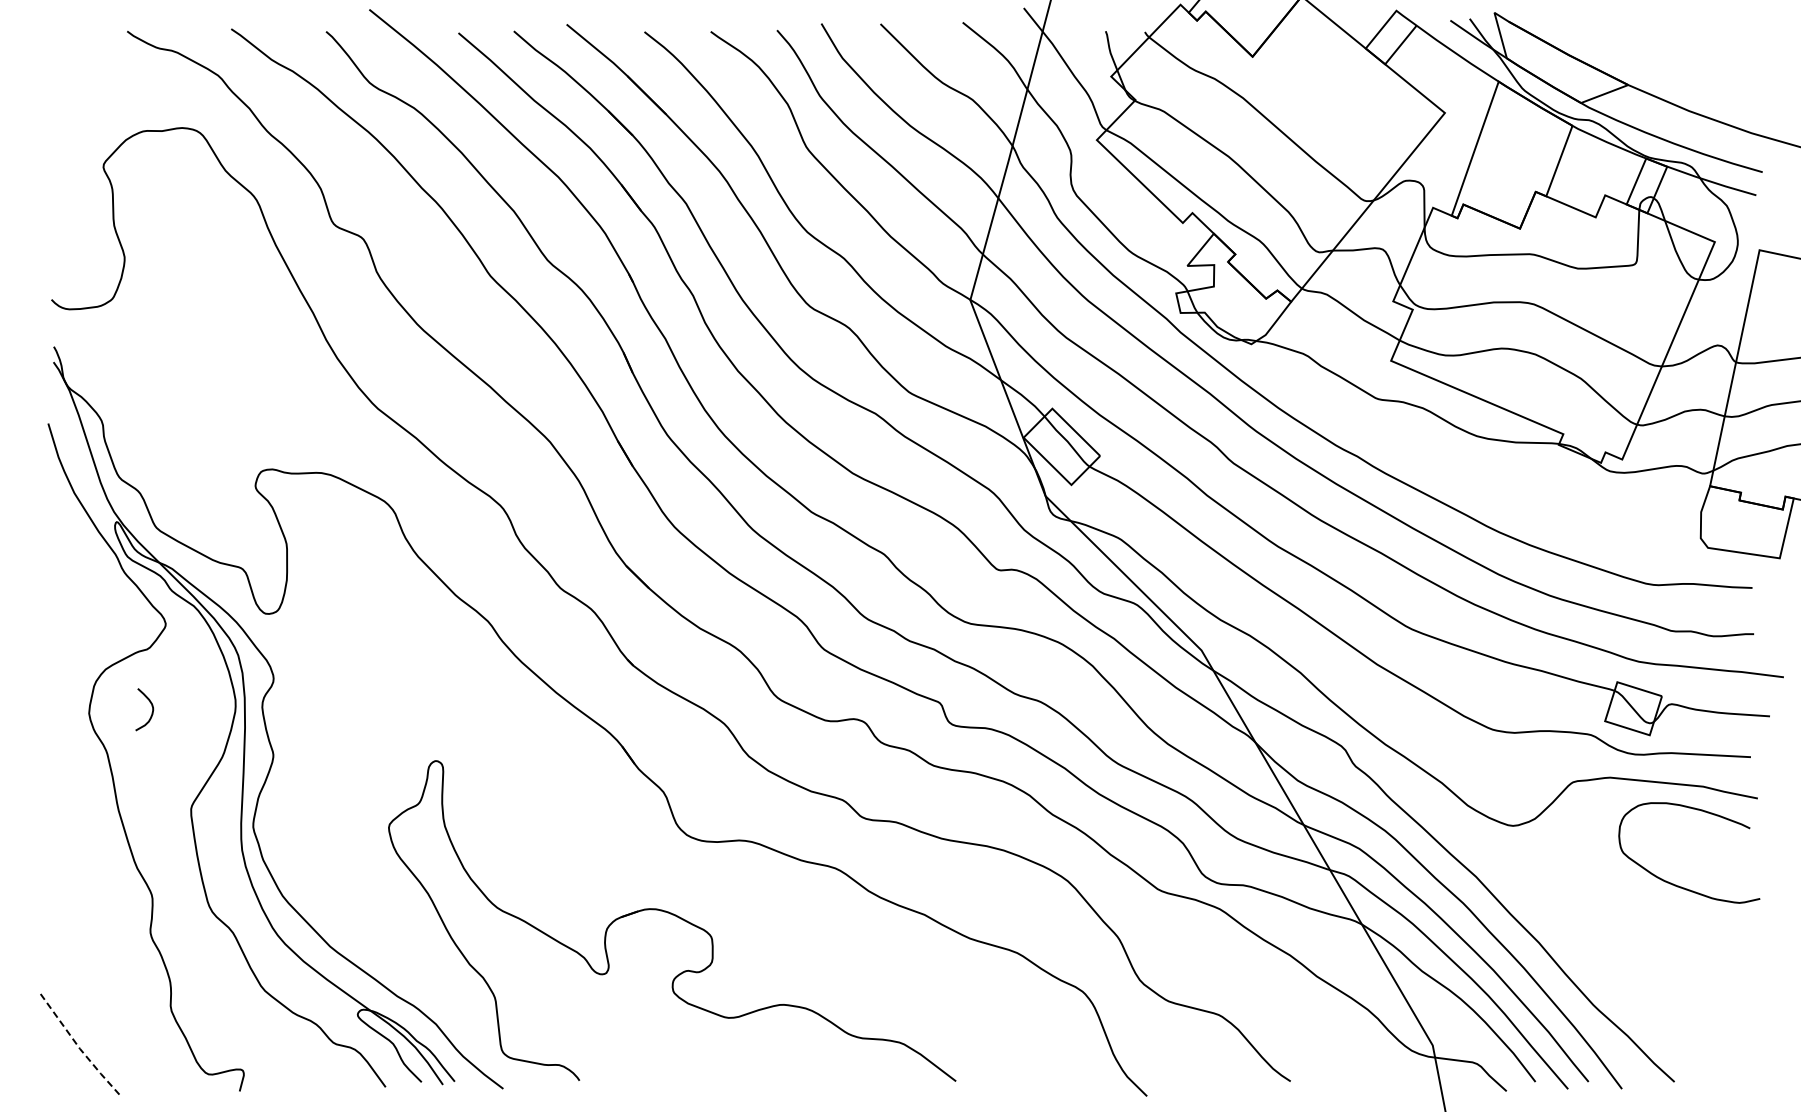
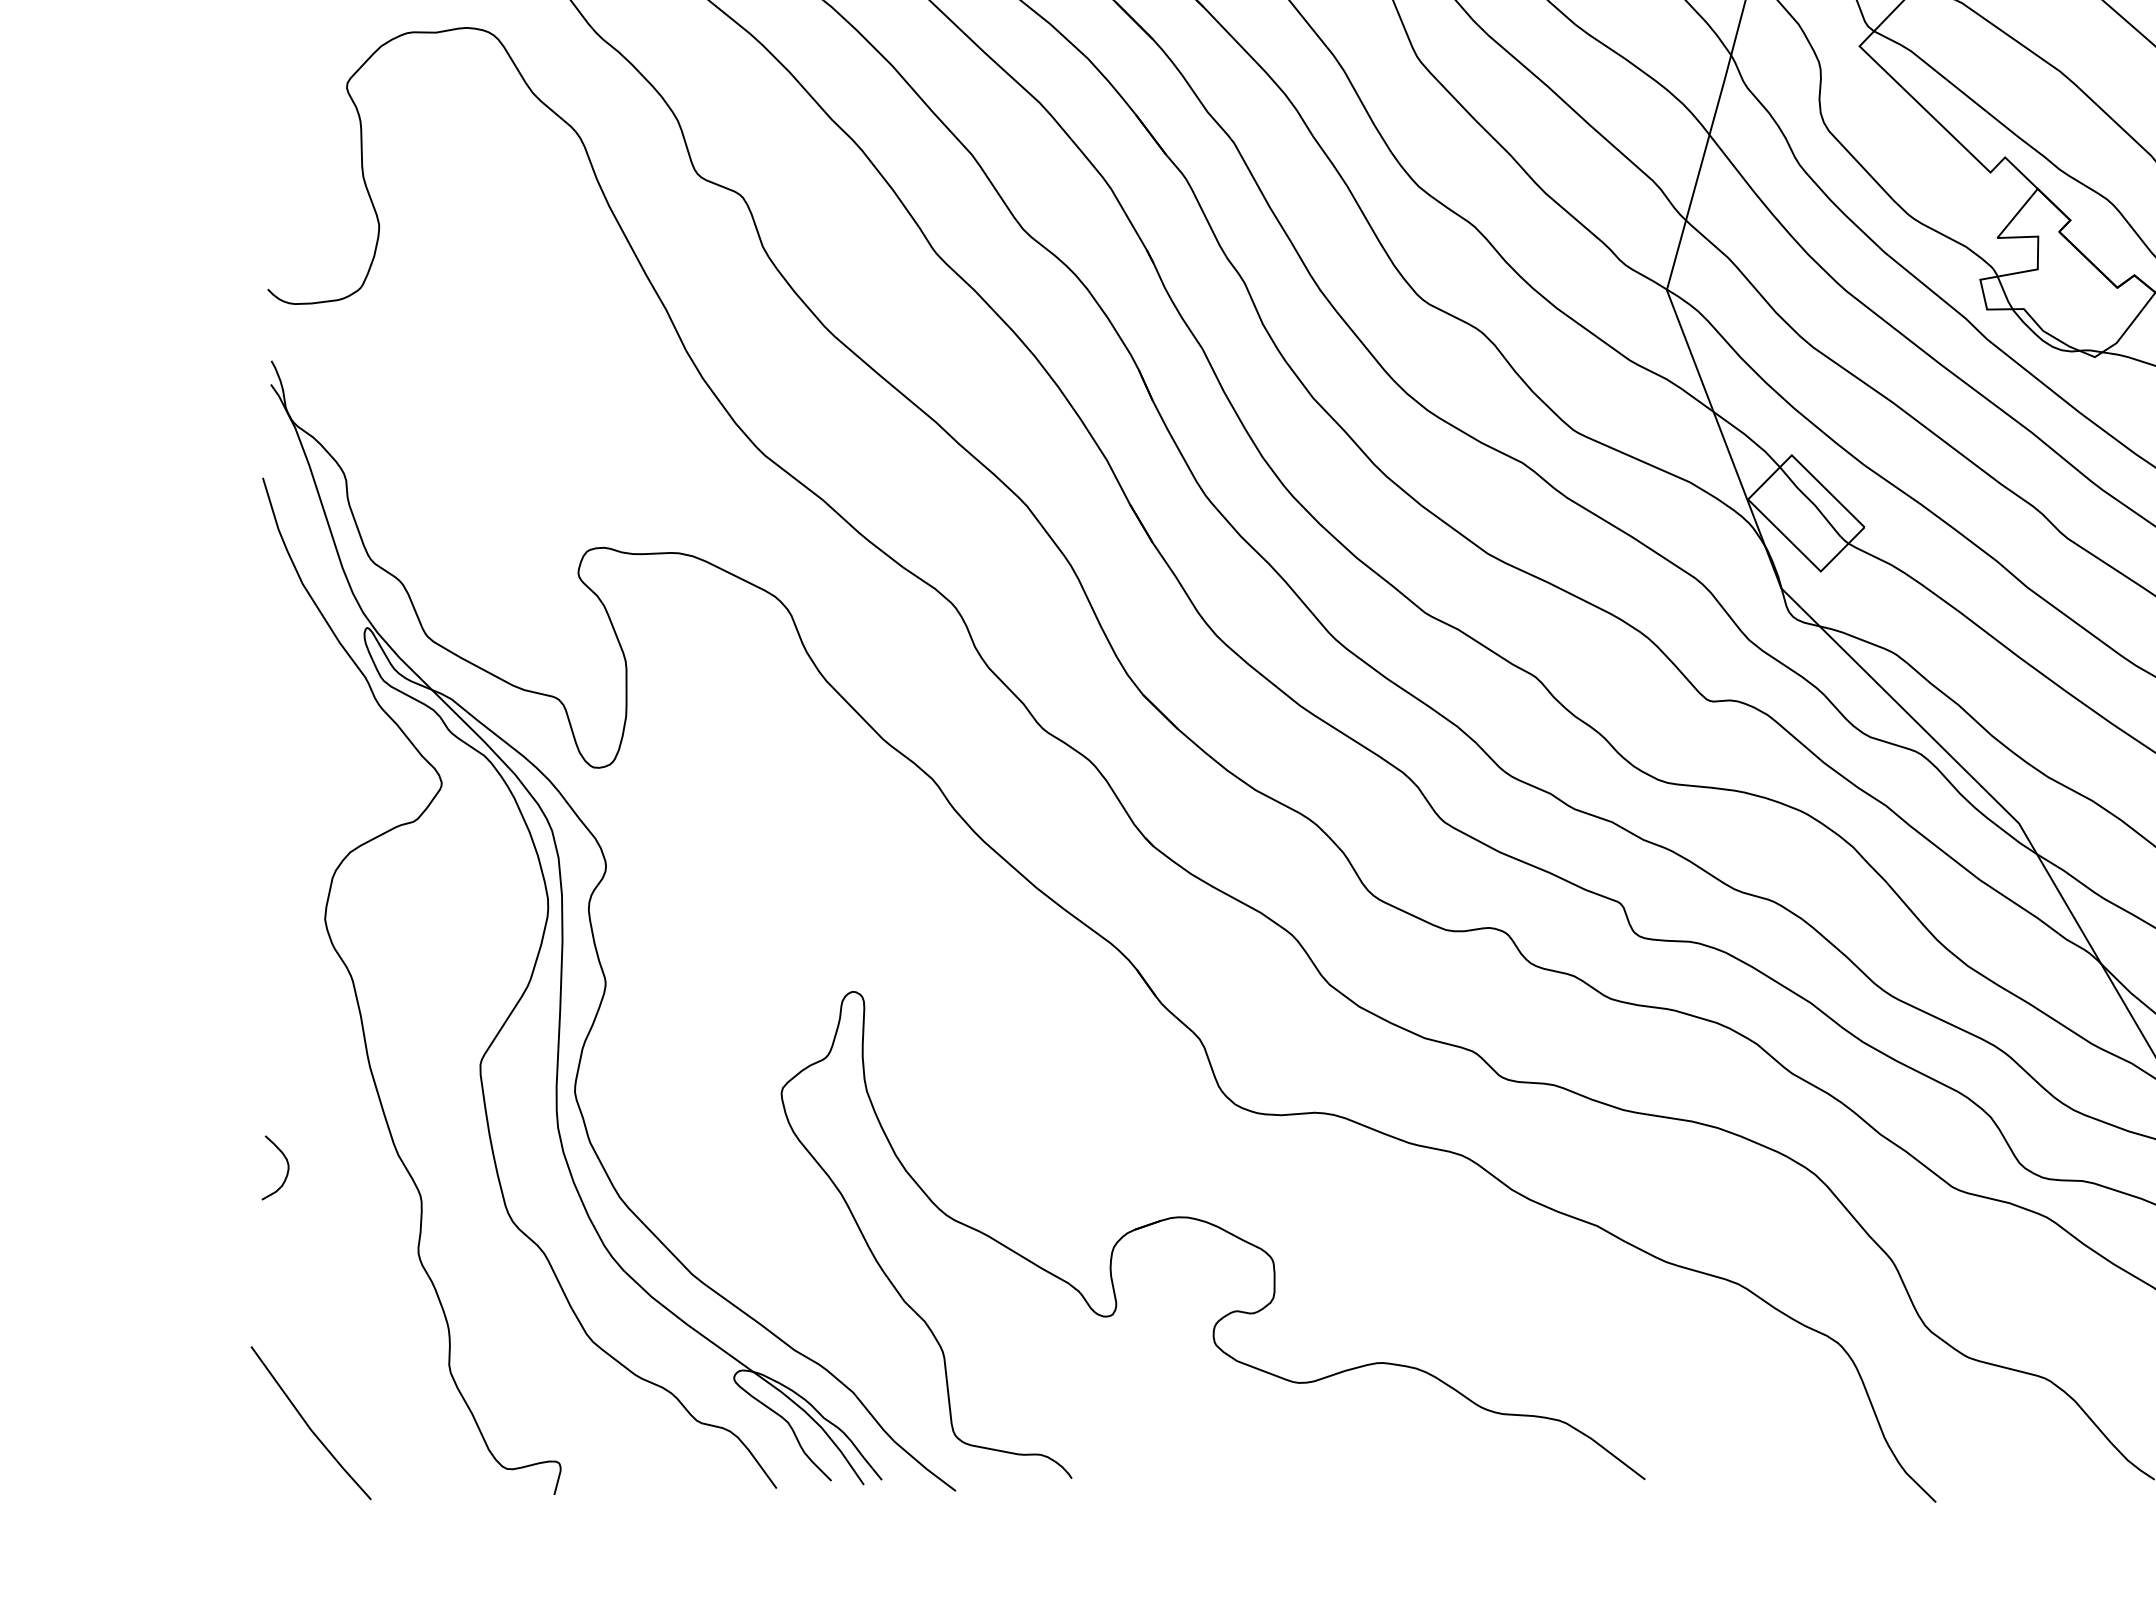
curve: (151, 706) -> (286, 1163), moved
line: (78, 1047) -> (308, 1428), dashed -> solid

